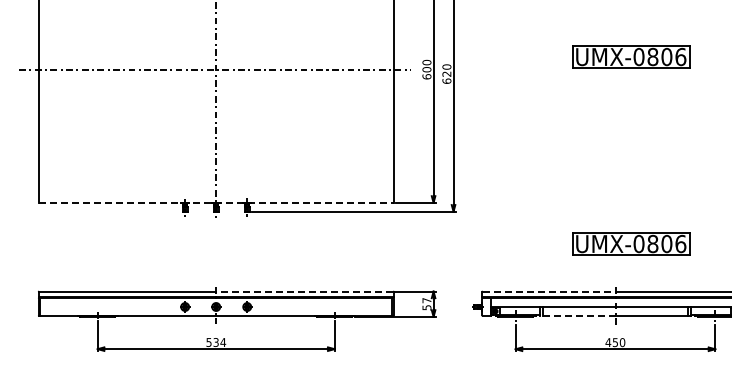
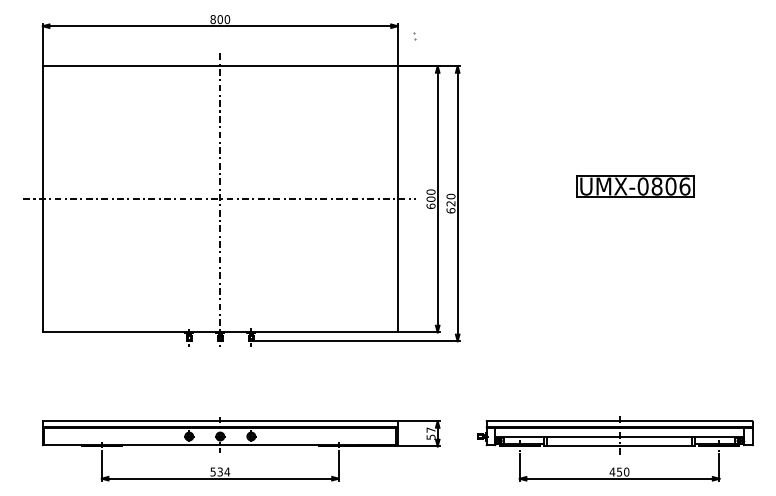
line: (216, 202) -> (220, 332), dashed -> solid
part: (631, 243) -> (635, 373), removed
line: (304, 291) -> (308, 421), dashed -> solid
line: (549, 291) -> (553, 421), dashed -> solid
line: (577, 315) -> (581, 445), dashed -> solid

